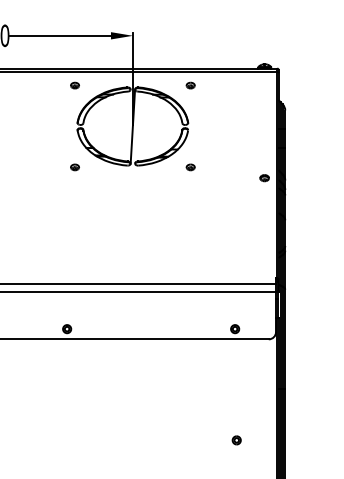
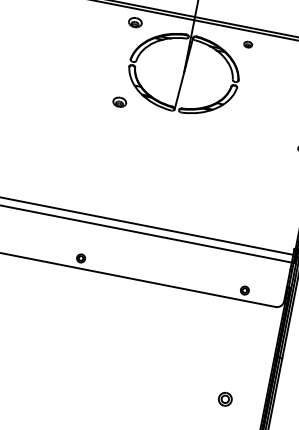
part: (74, 85) -> (134, 22), size x1.6
part: (74, 167) -> (119, 102), size x1.6
part: (190, 167) -> (232, 124), removed
part: (236, 440) -> (224, 399), size x1.6

